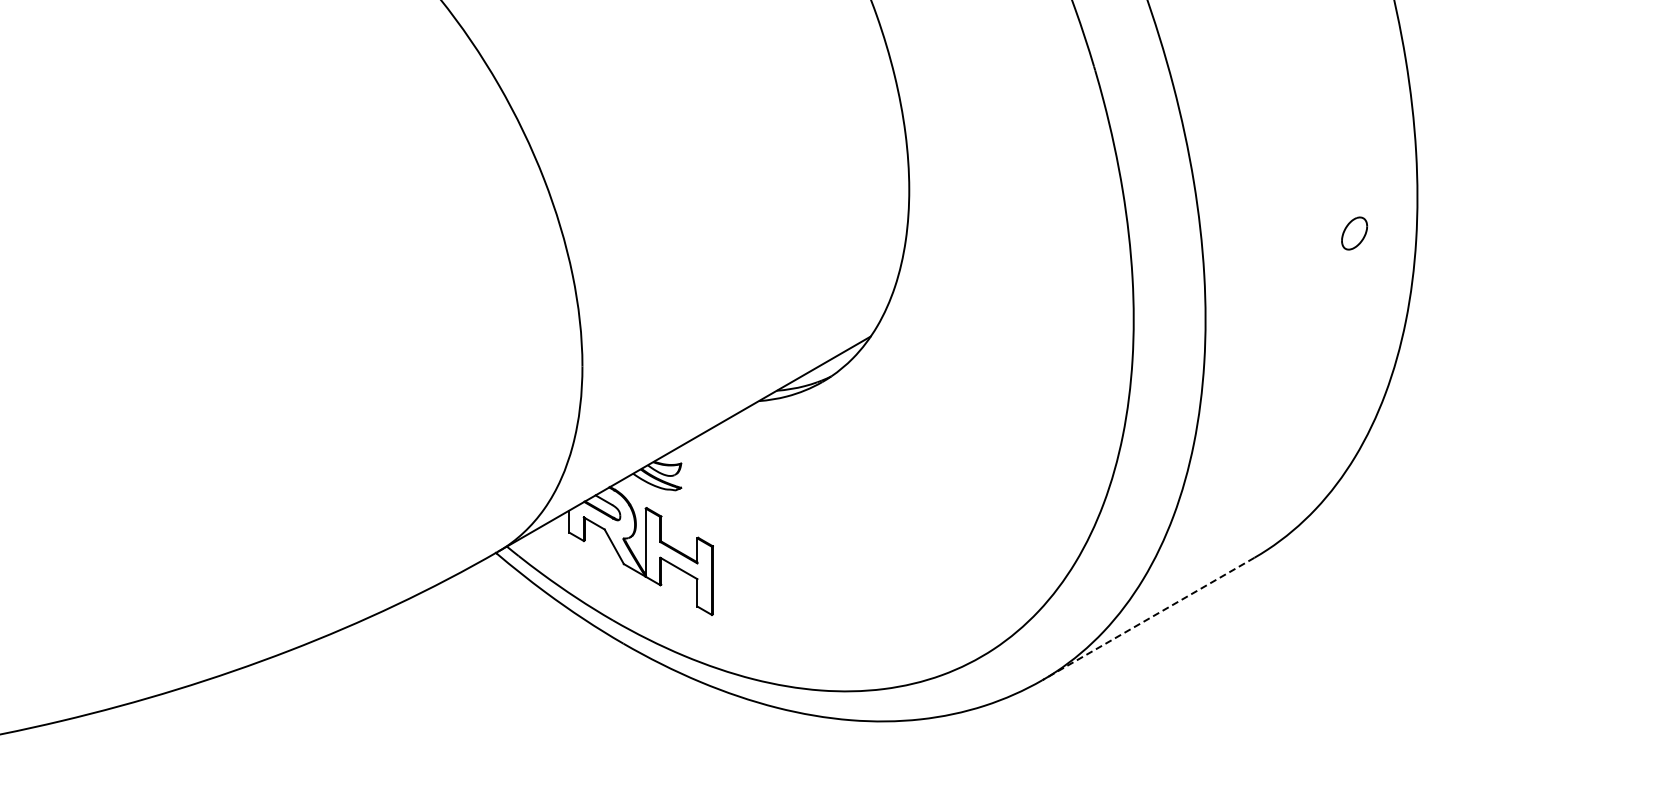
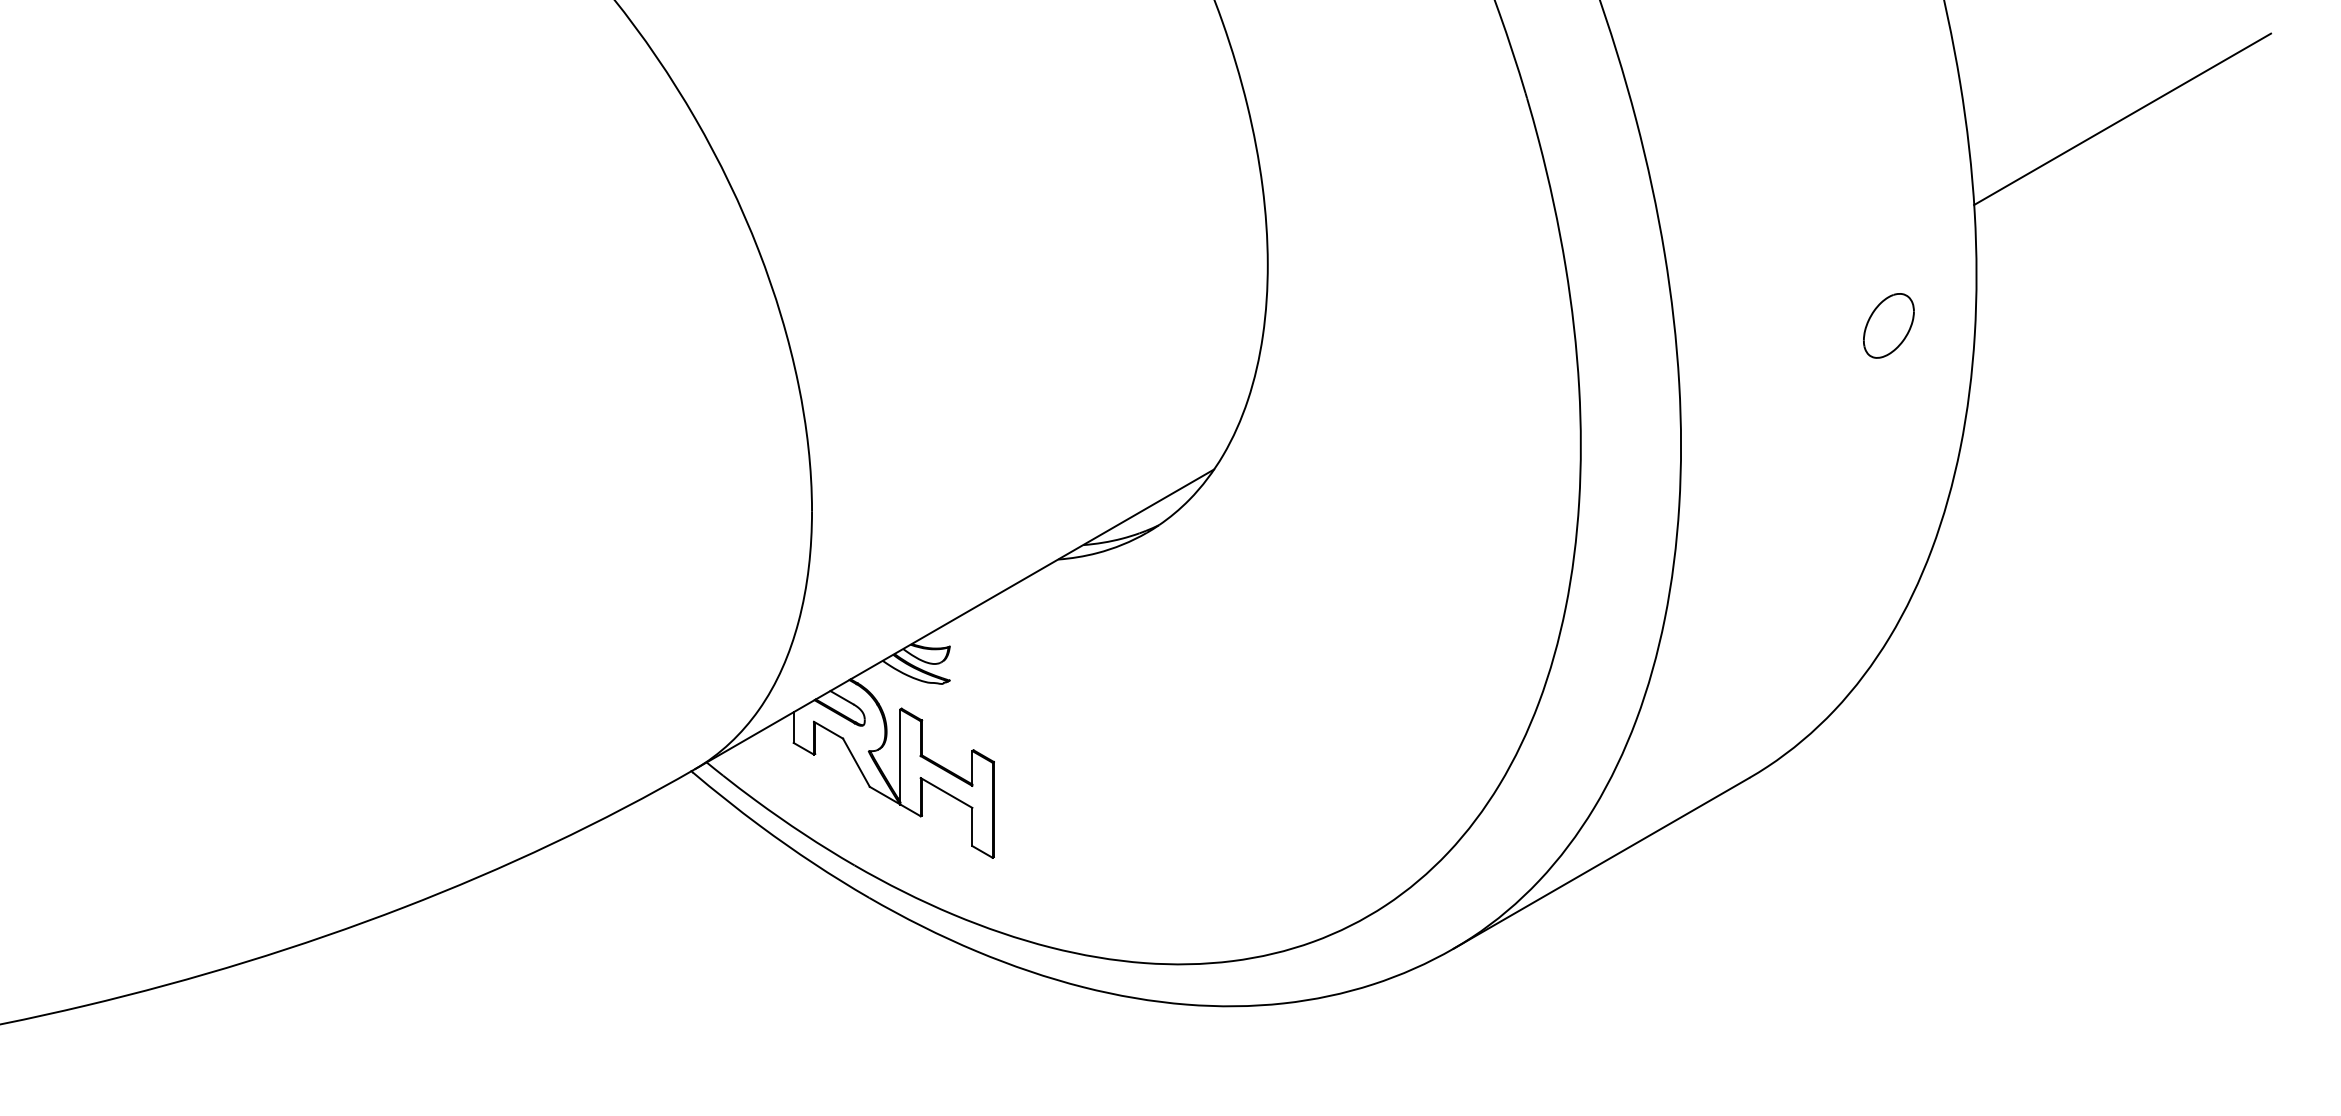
line: (1521, 85) -> (2121, 119), added
part: (1354, 233) -> (1888, 325), size x1.43
line: (1148, 619) -> (1601, 864), dashed -> solid

